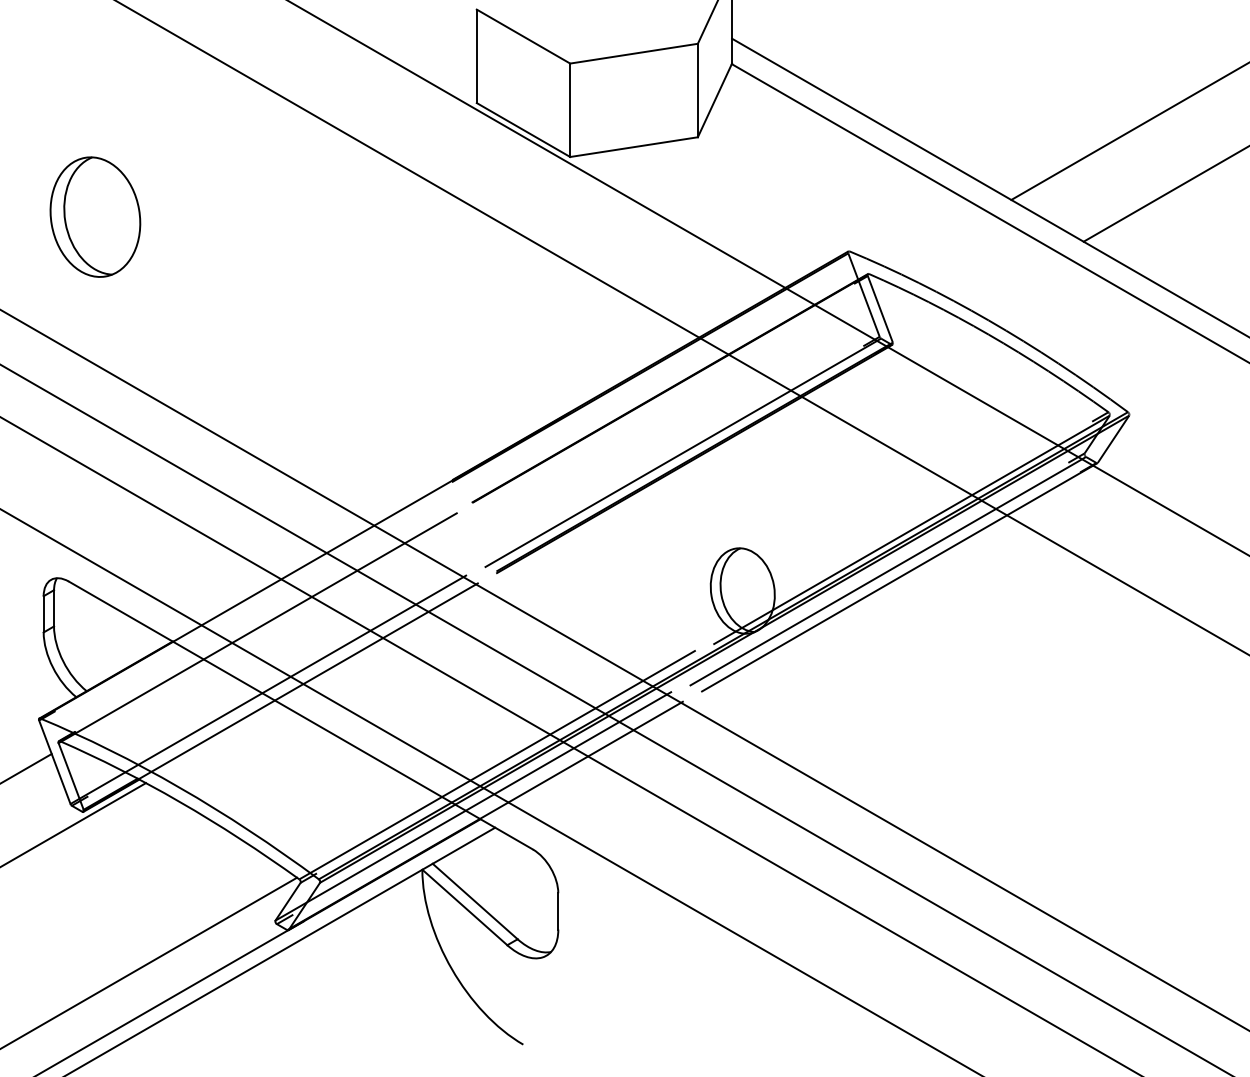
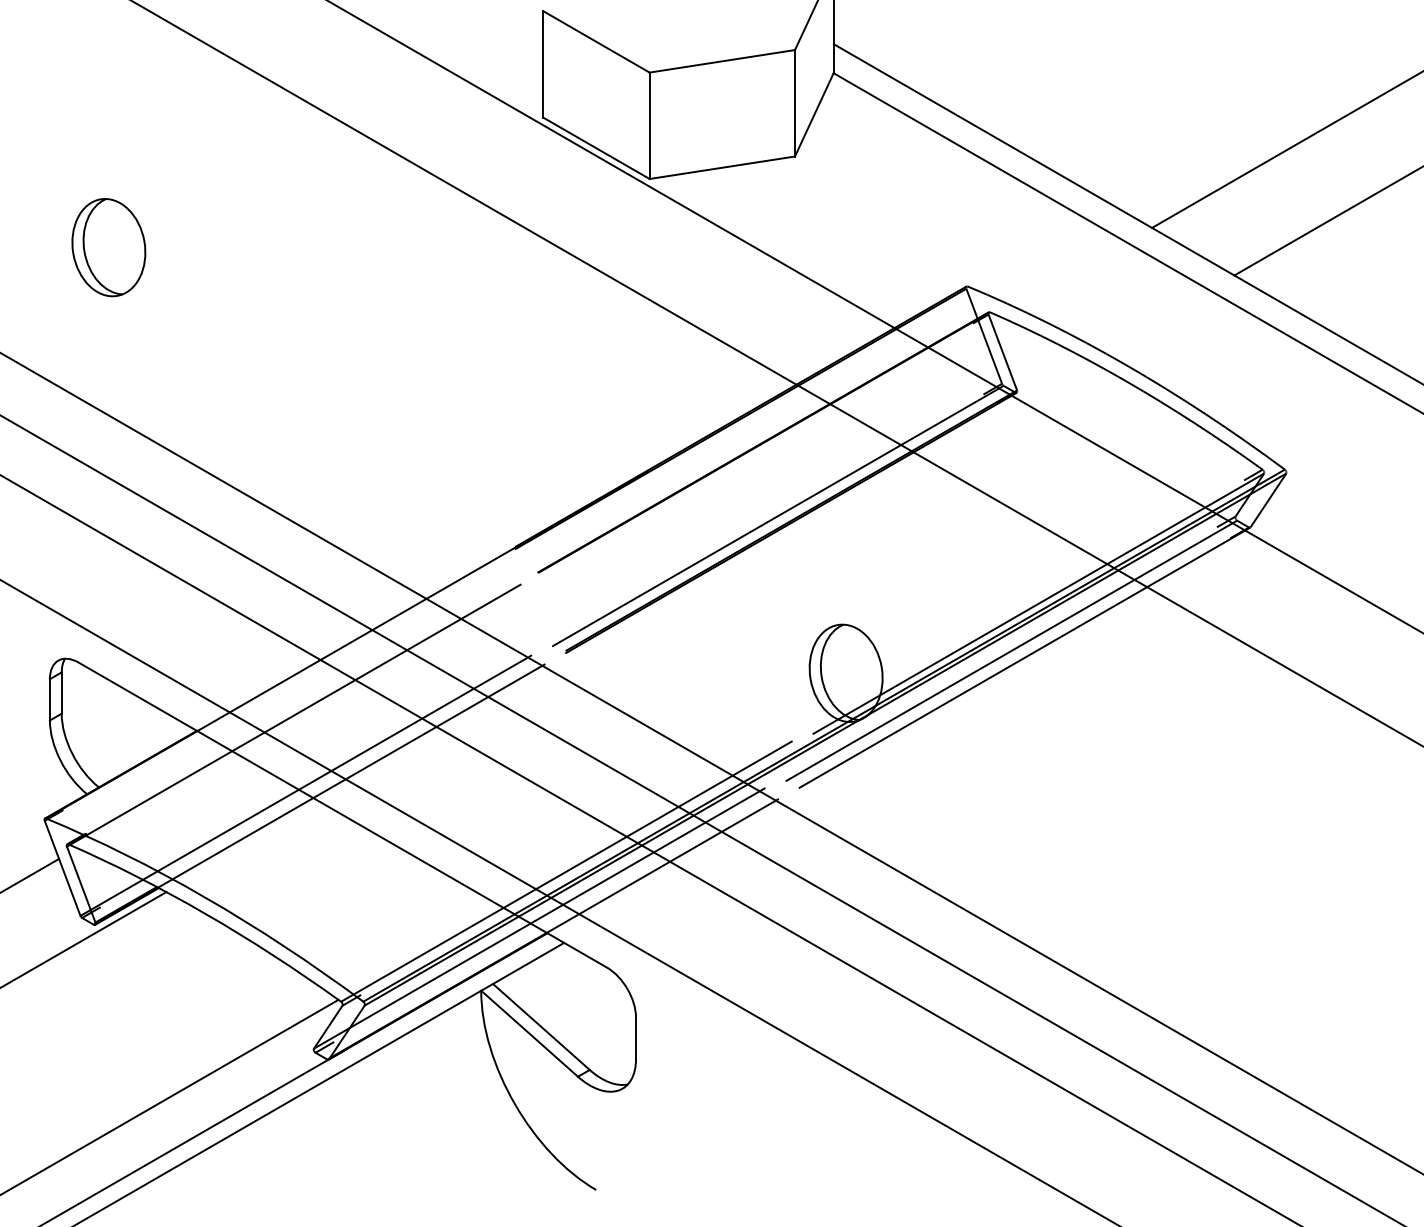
part: (95, 217) -> (108, 247), size x0.71

